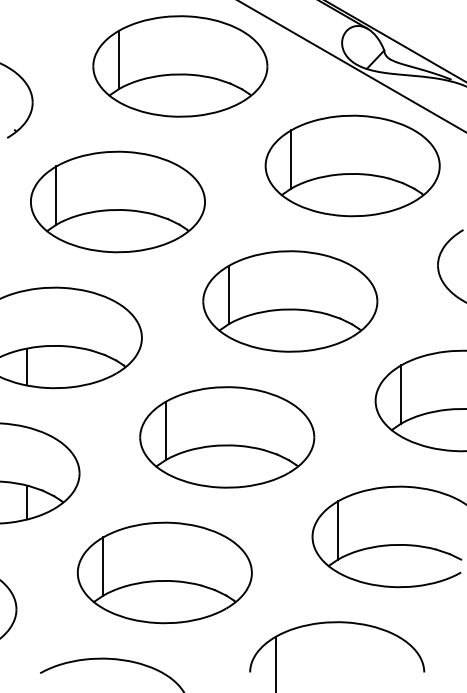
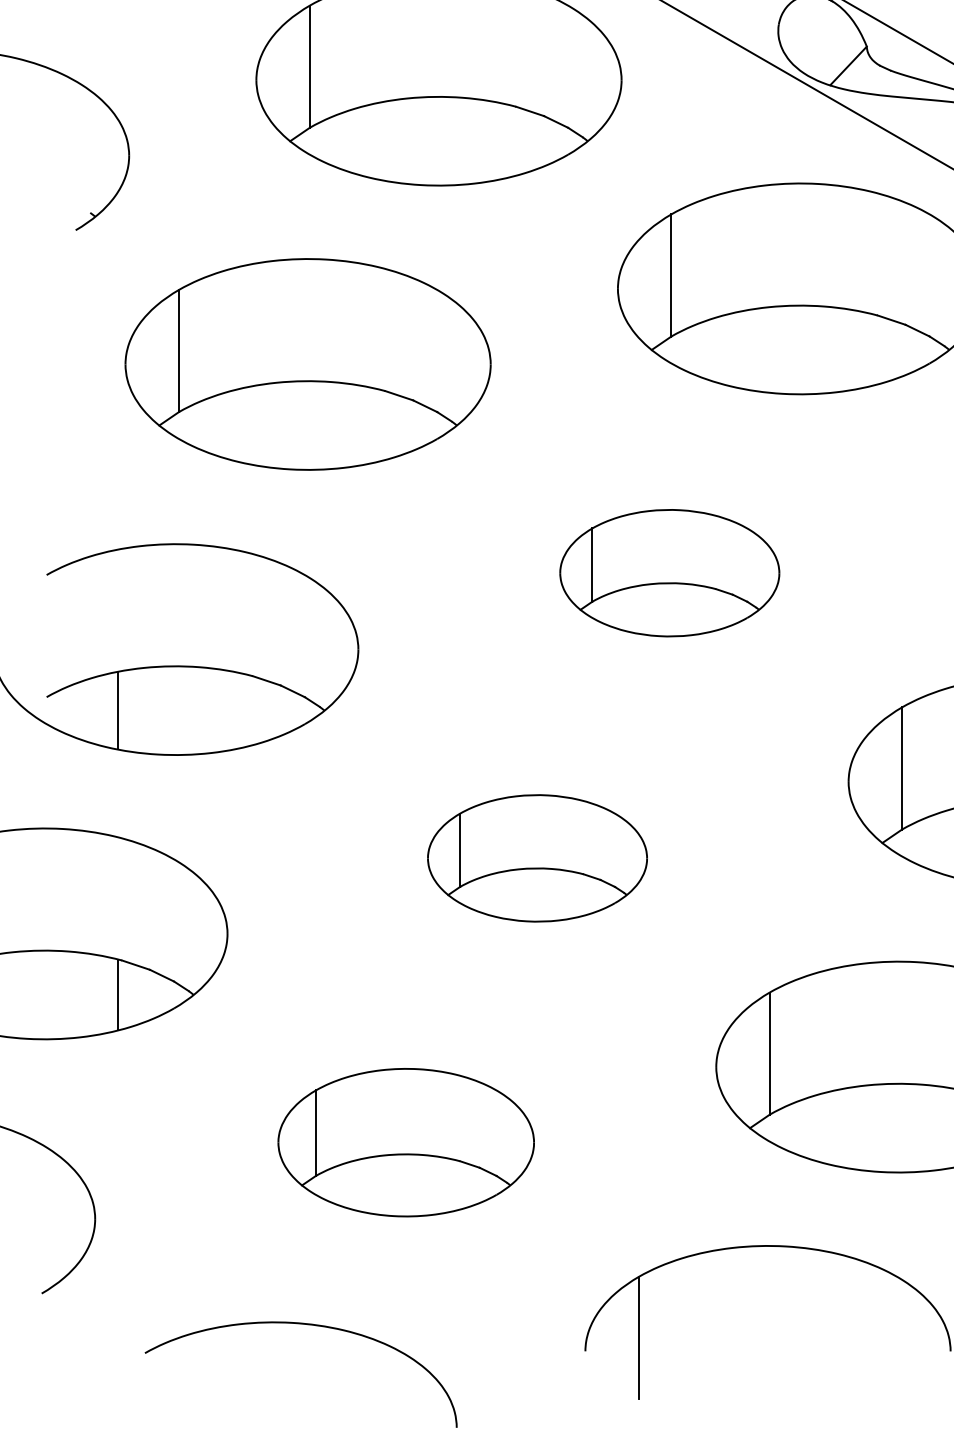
part: (290, 301) -> (670, 573), size x0.6
part: (227, 437) -> (537, 858), size x0.6
part: (164, 572) -> (405, 1141), size x0.7

